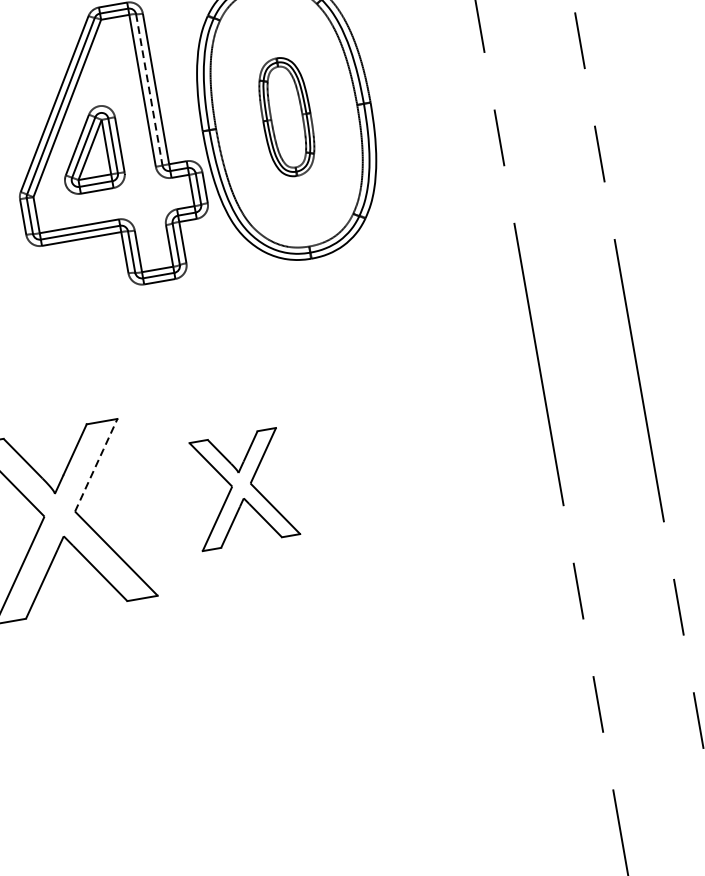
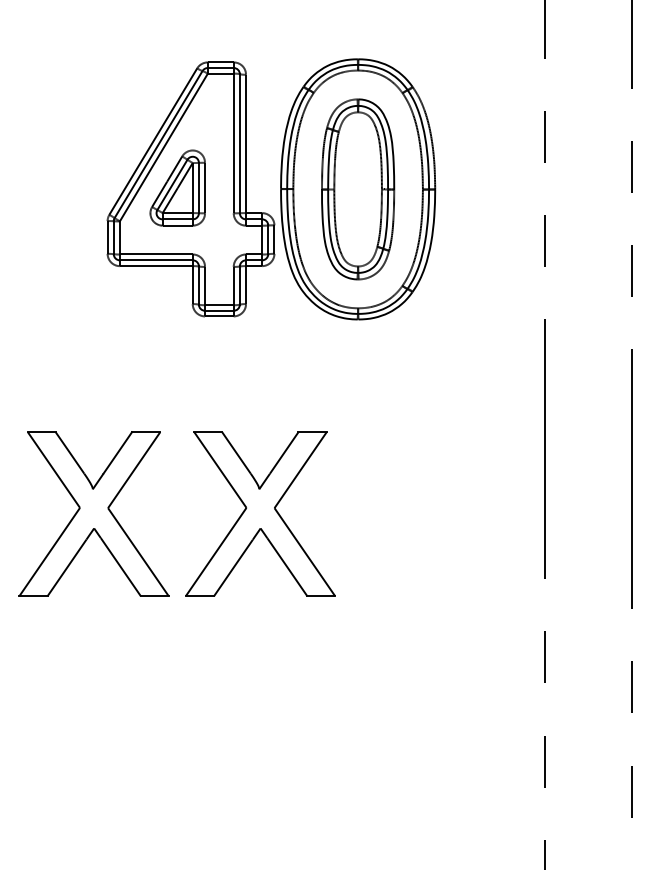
line: (148, 89) -> (239, 143), dashed -> solid
part: (287, 117) -> (358, 189), size x1.67
line: (96, 464) -> (134, 469), dashed -> solid
part: (241, 488) -> (260, 513), size x1.67

